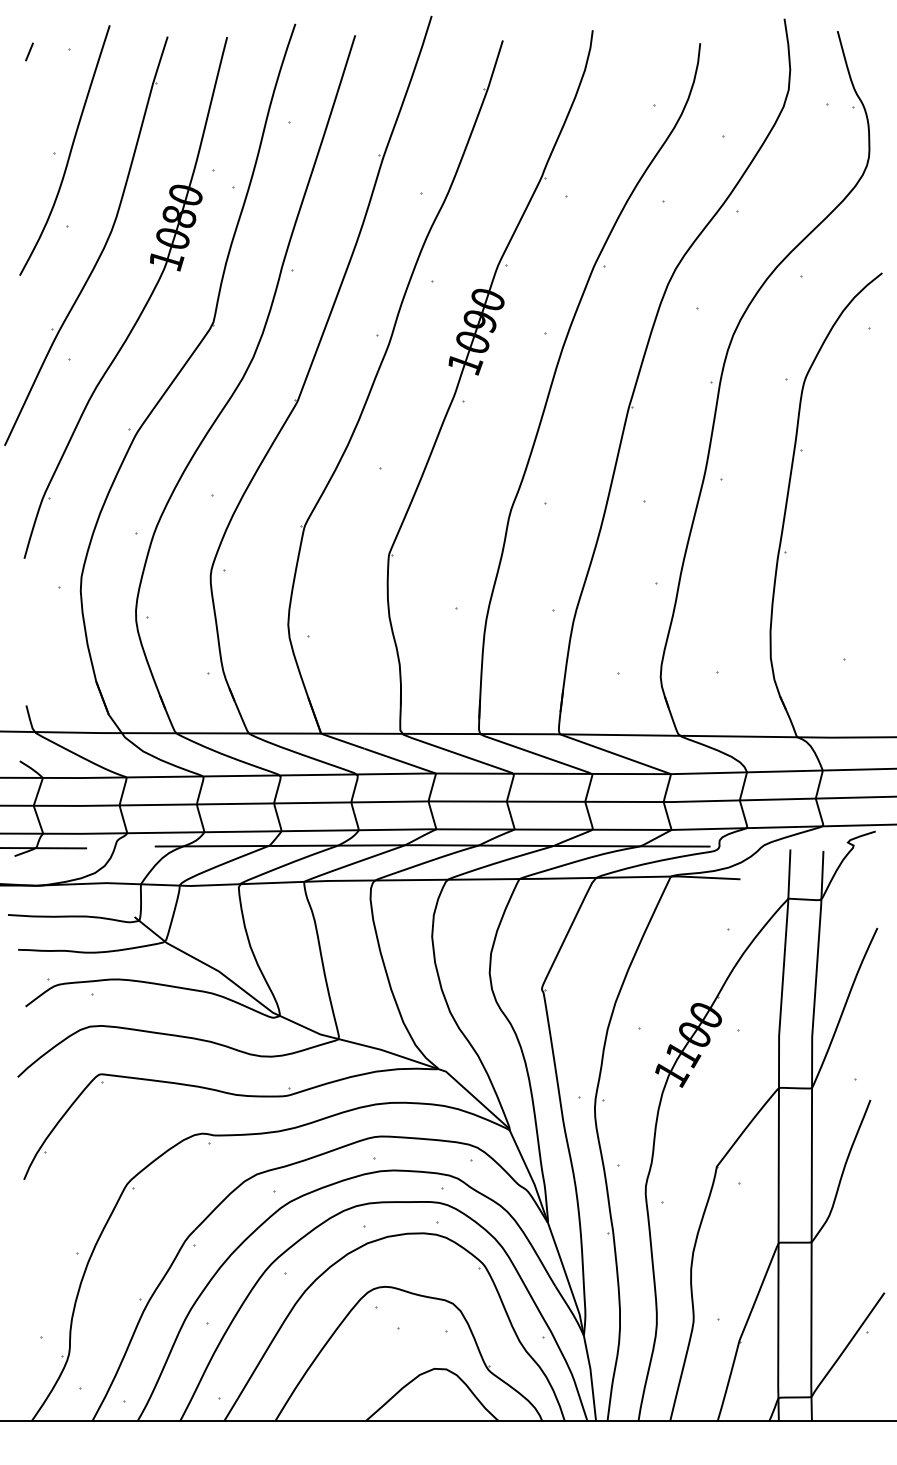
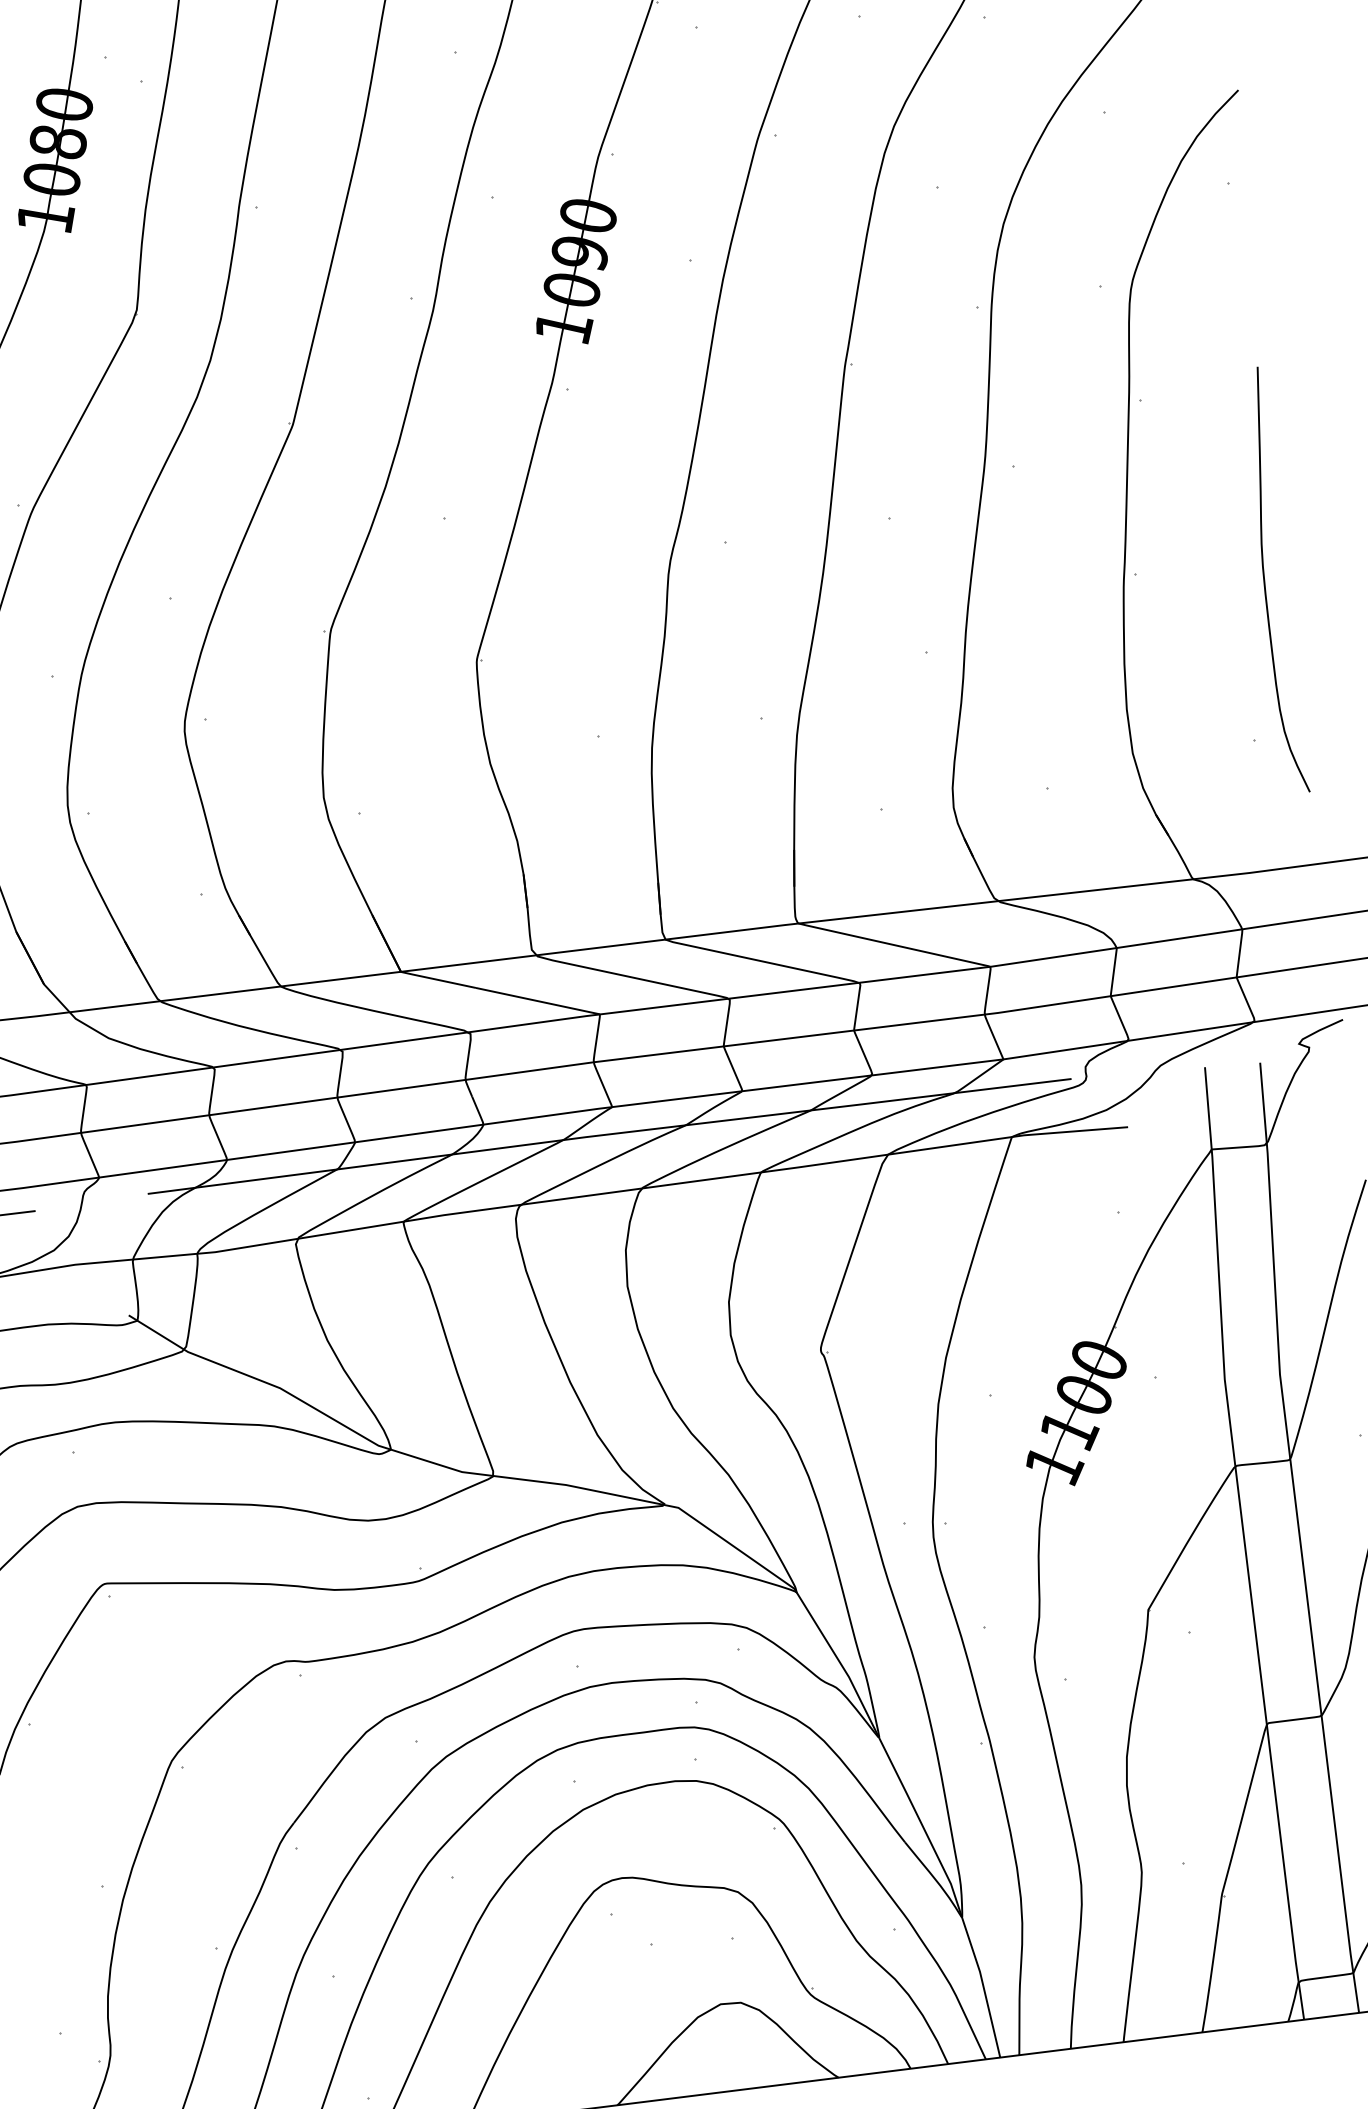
curve: (862, 566) -> (1266, 581), added

